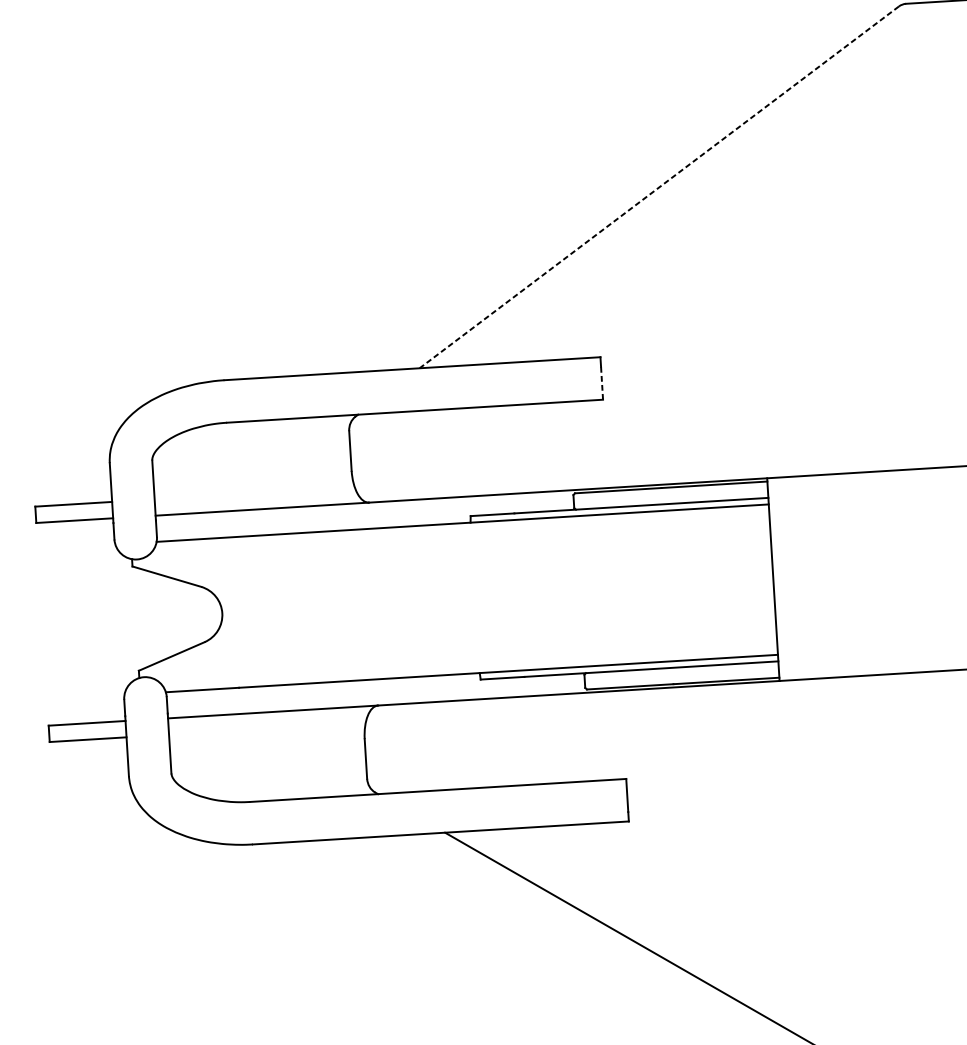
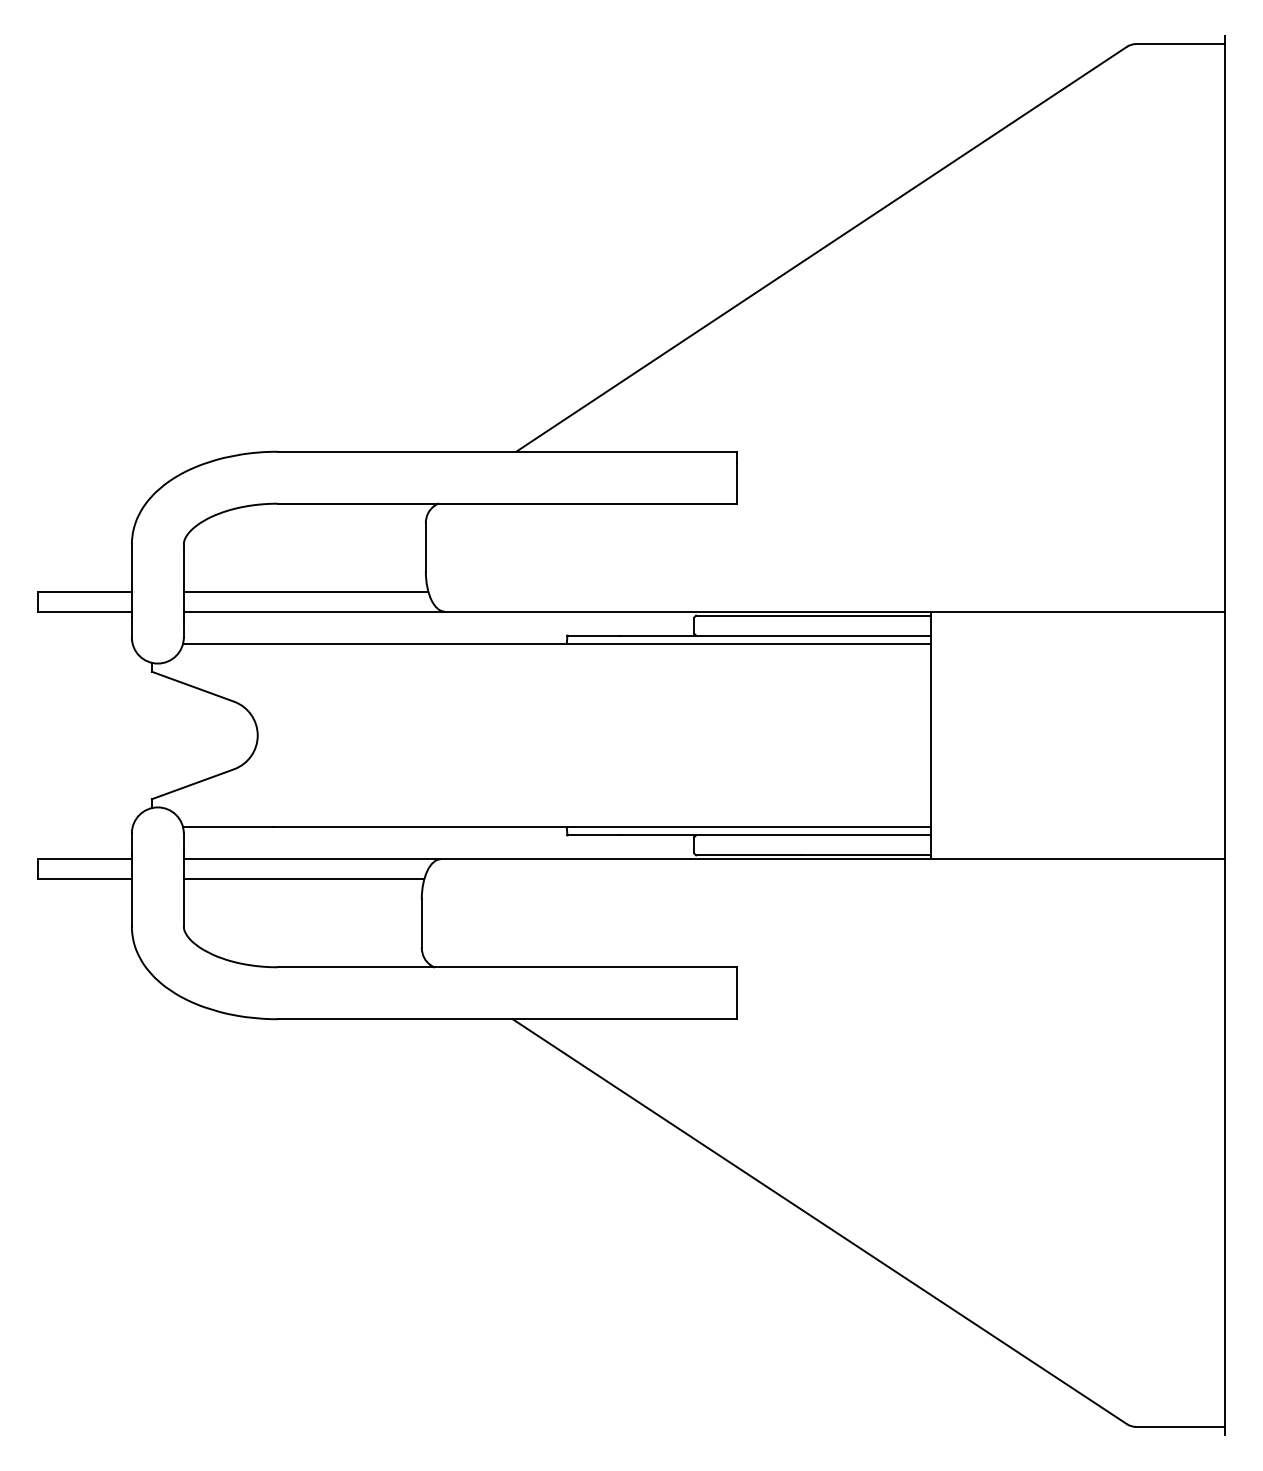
line: (659, 187) -> (821, 249), dashed -> solid
line: (602, 383) -> (737, 483), dashed -> solid
line: (254, 493) -> (305, 591), added
line: (266, 728) -> (303, 879), added

